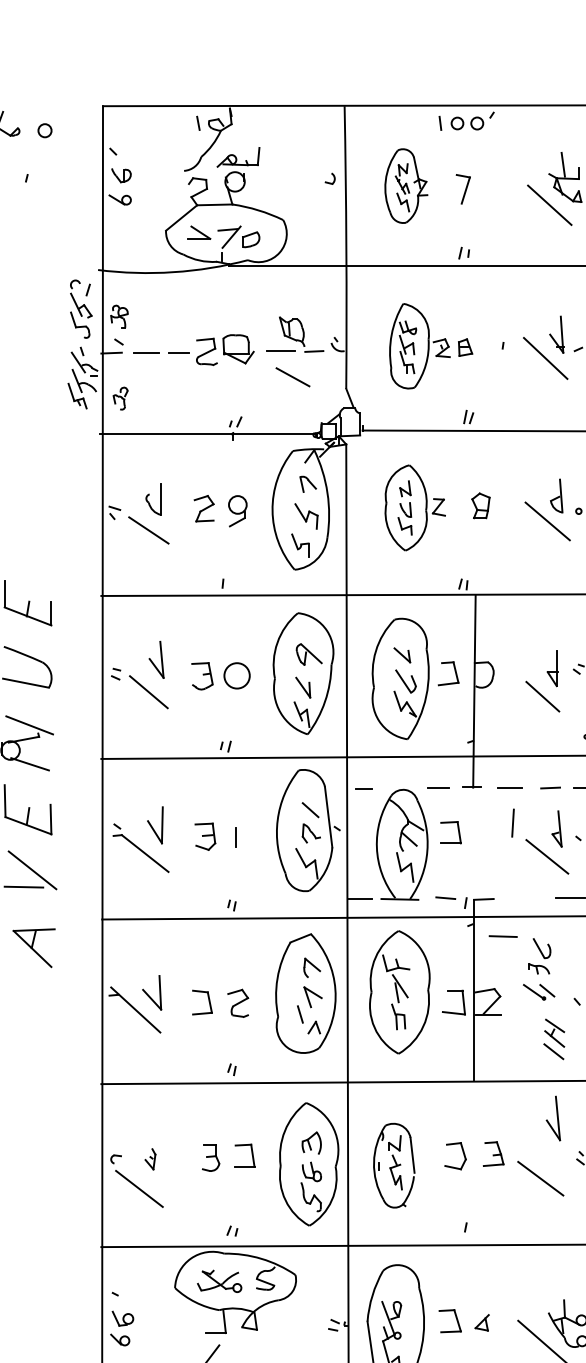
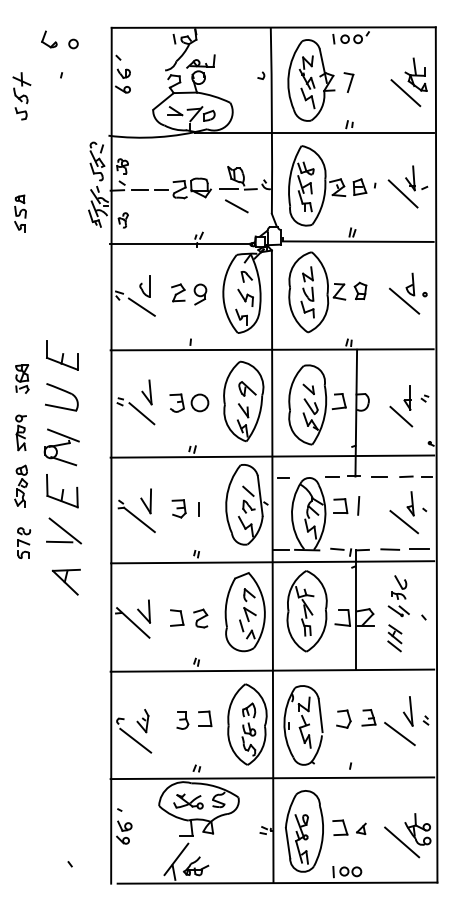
part: (406, 186) -> (311, 80), size x1.67
part: (430, 345) -> (327, 185), size x1.43
part: (415, 508) -> (317, 292), size x1.43
line: (512, 822) -> (358, 505), moved
line: (502, 936) -> (389, 549), moved
part: (553, 1039) -> (394, 638), moved
part: (553, 1118) -> (408, 711), moved
part: (149, 1159) -> (142, 721), size x1.67
part: (394, 1165) -> (303, 725), size x1.43

